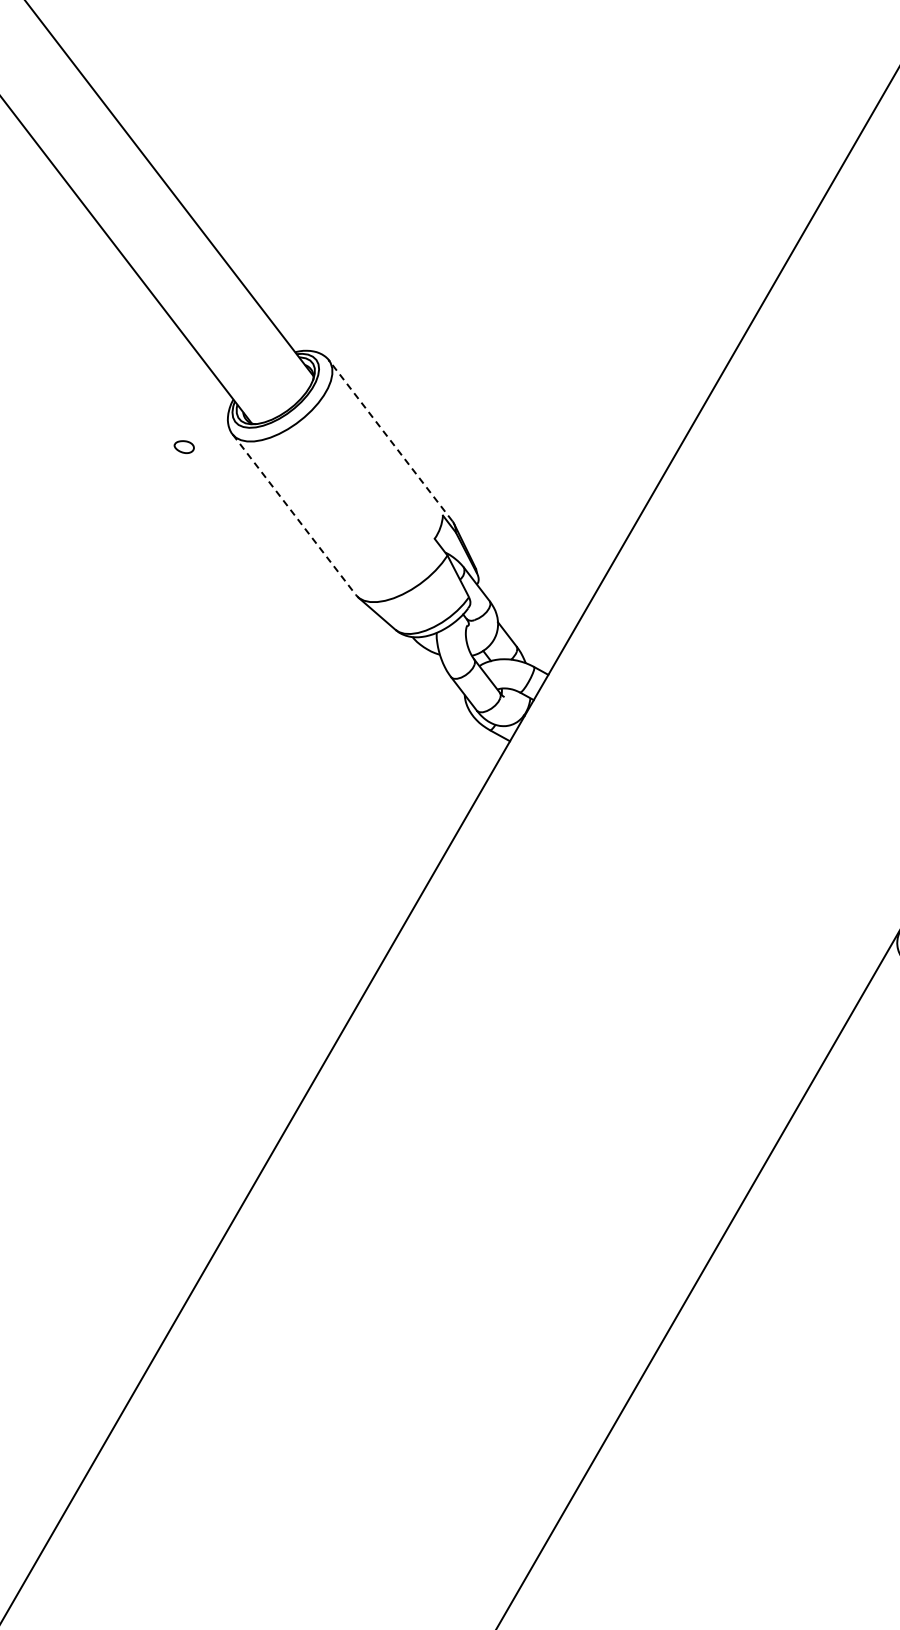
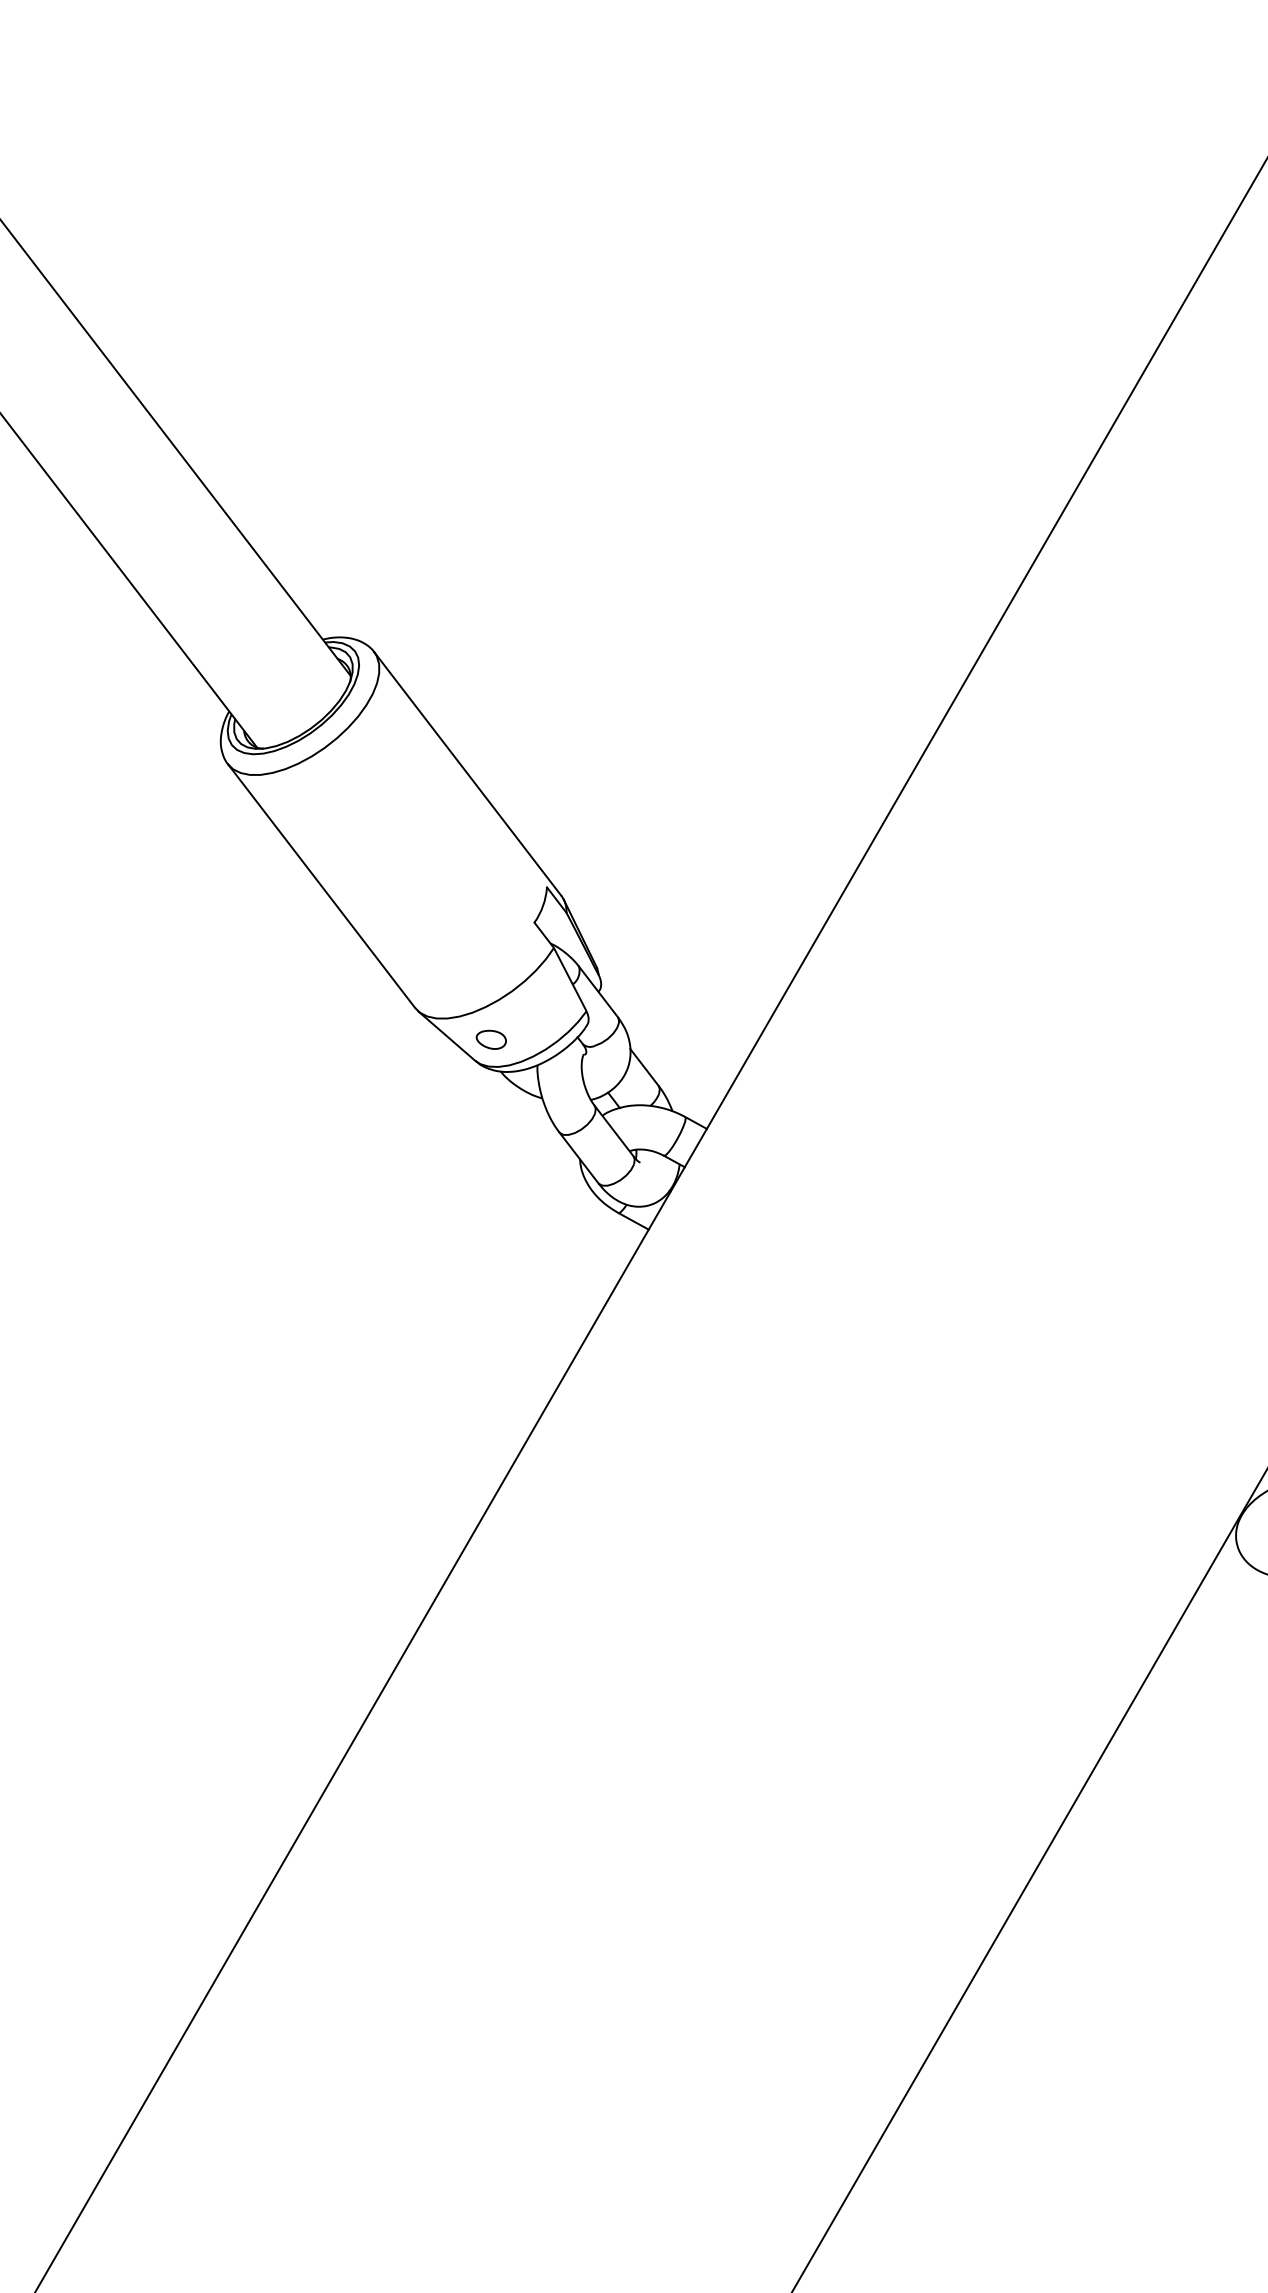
line: (390, 440) -> (467, 773), dashed -> solid
part: (183, 446) -> (490, 1038), moved
line: (294, 515) -> (321, 887), dashed -> solid

